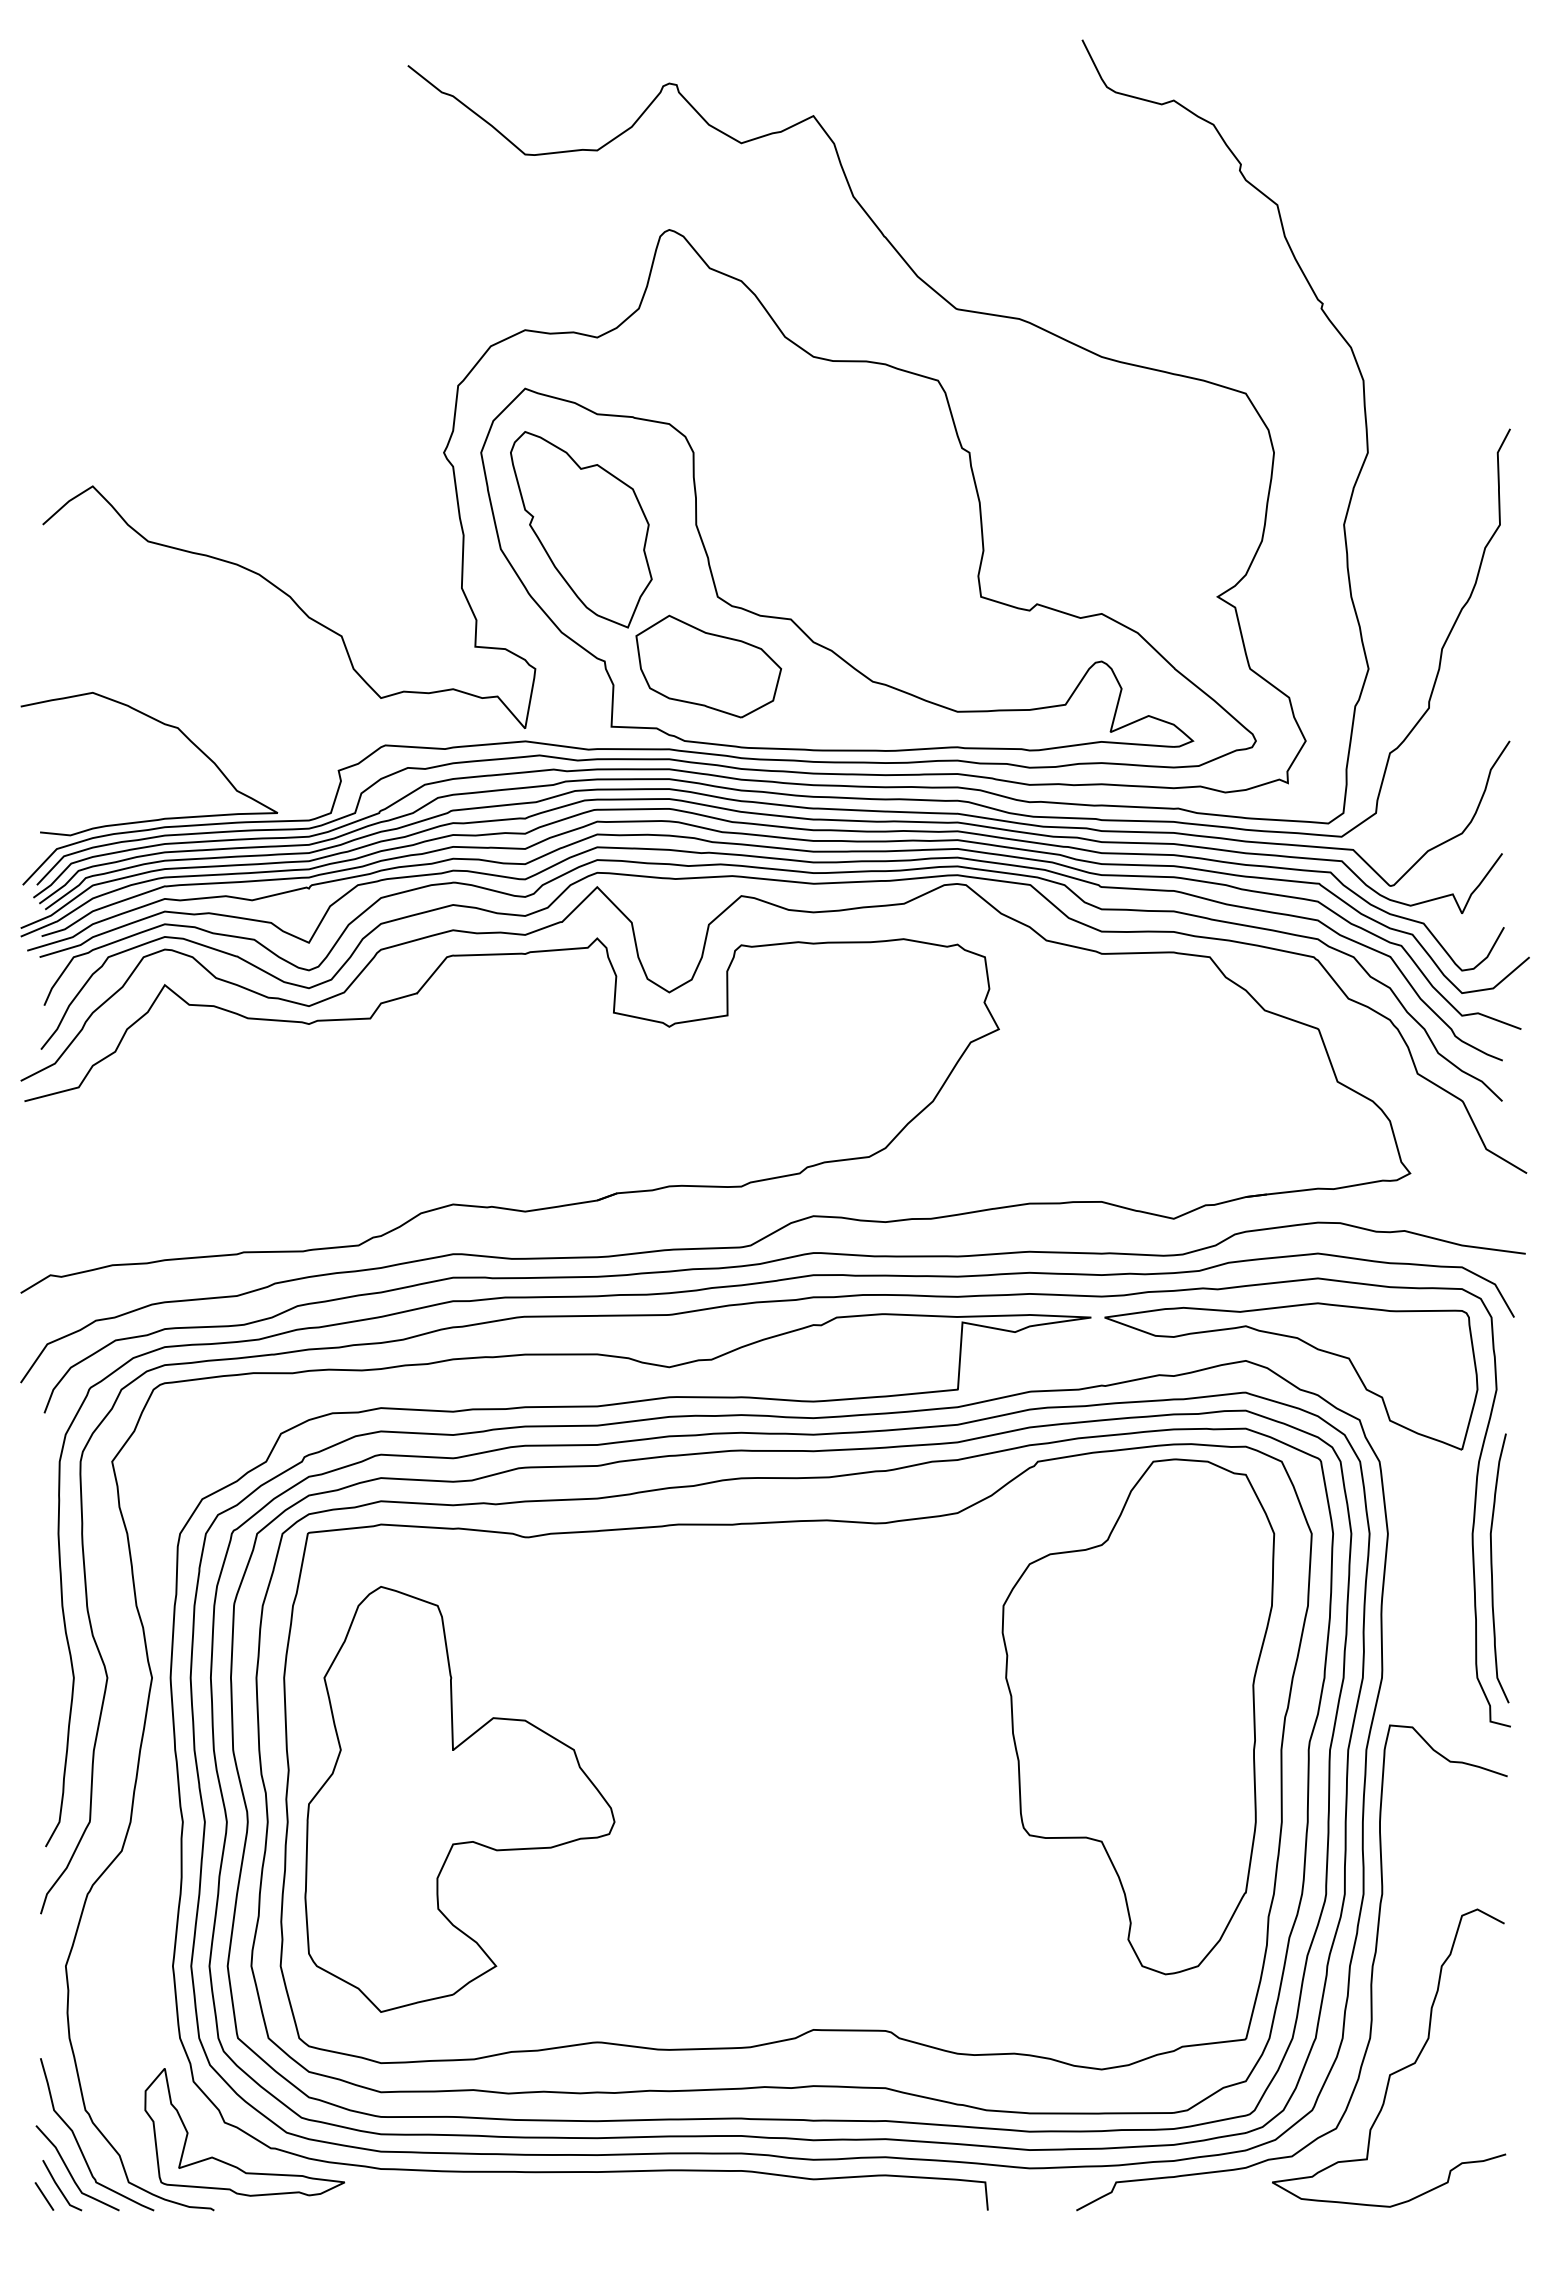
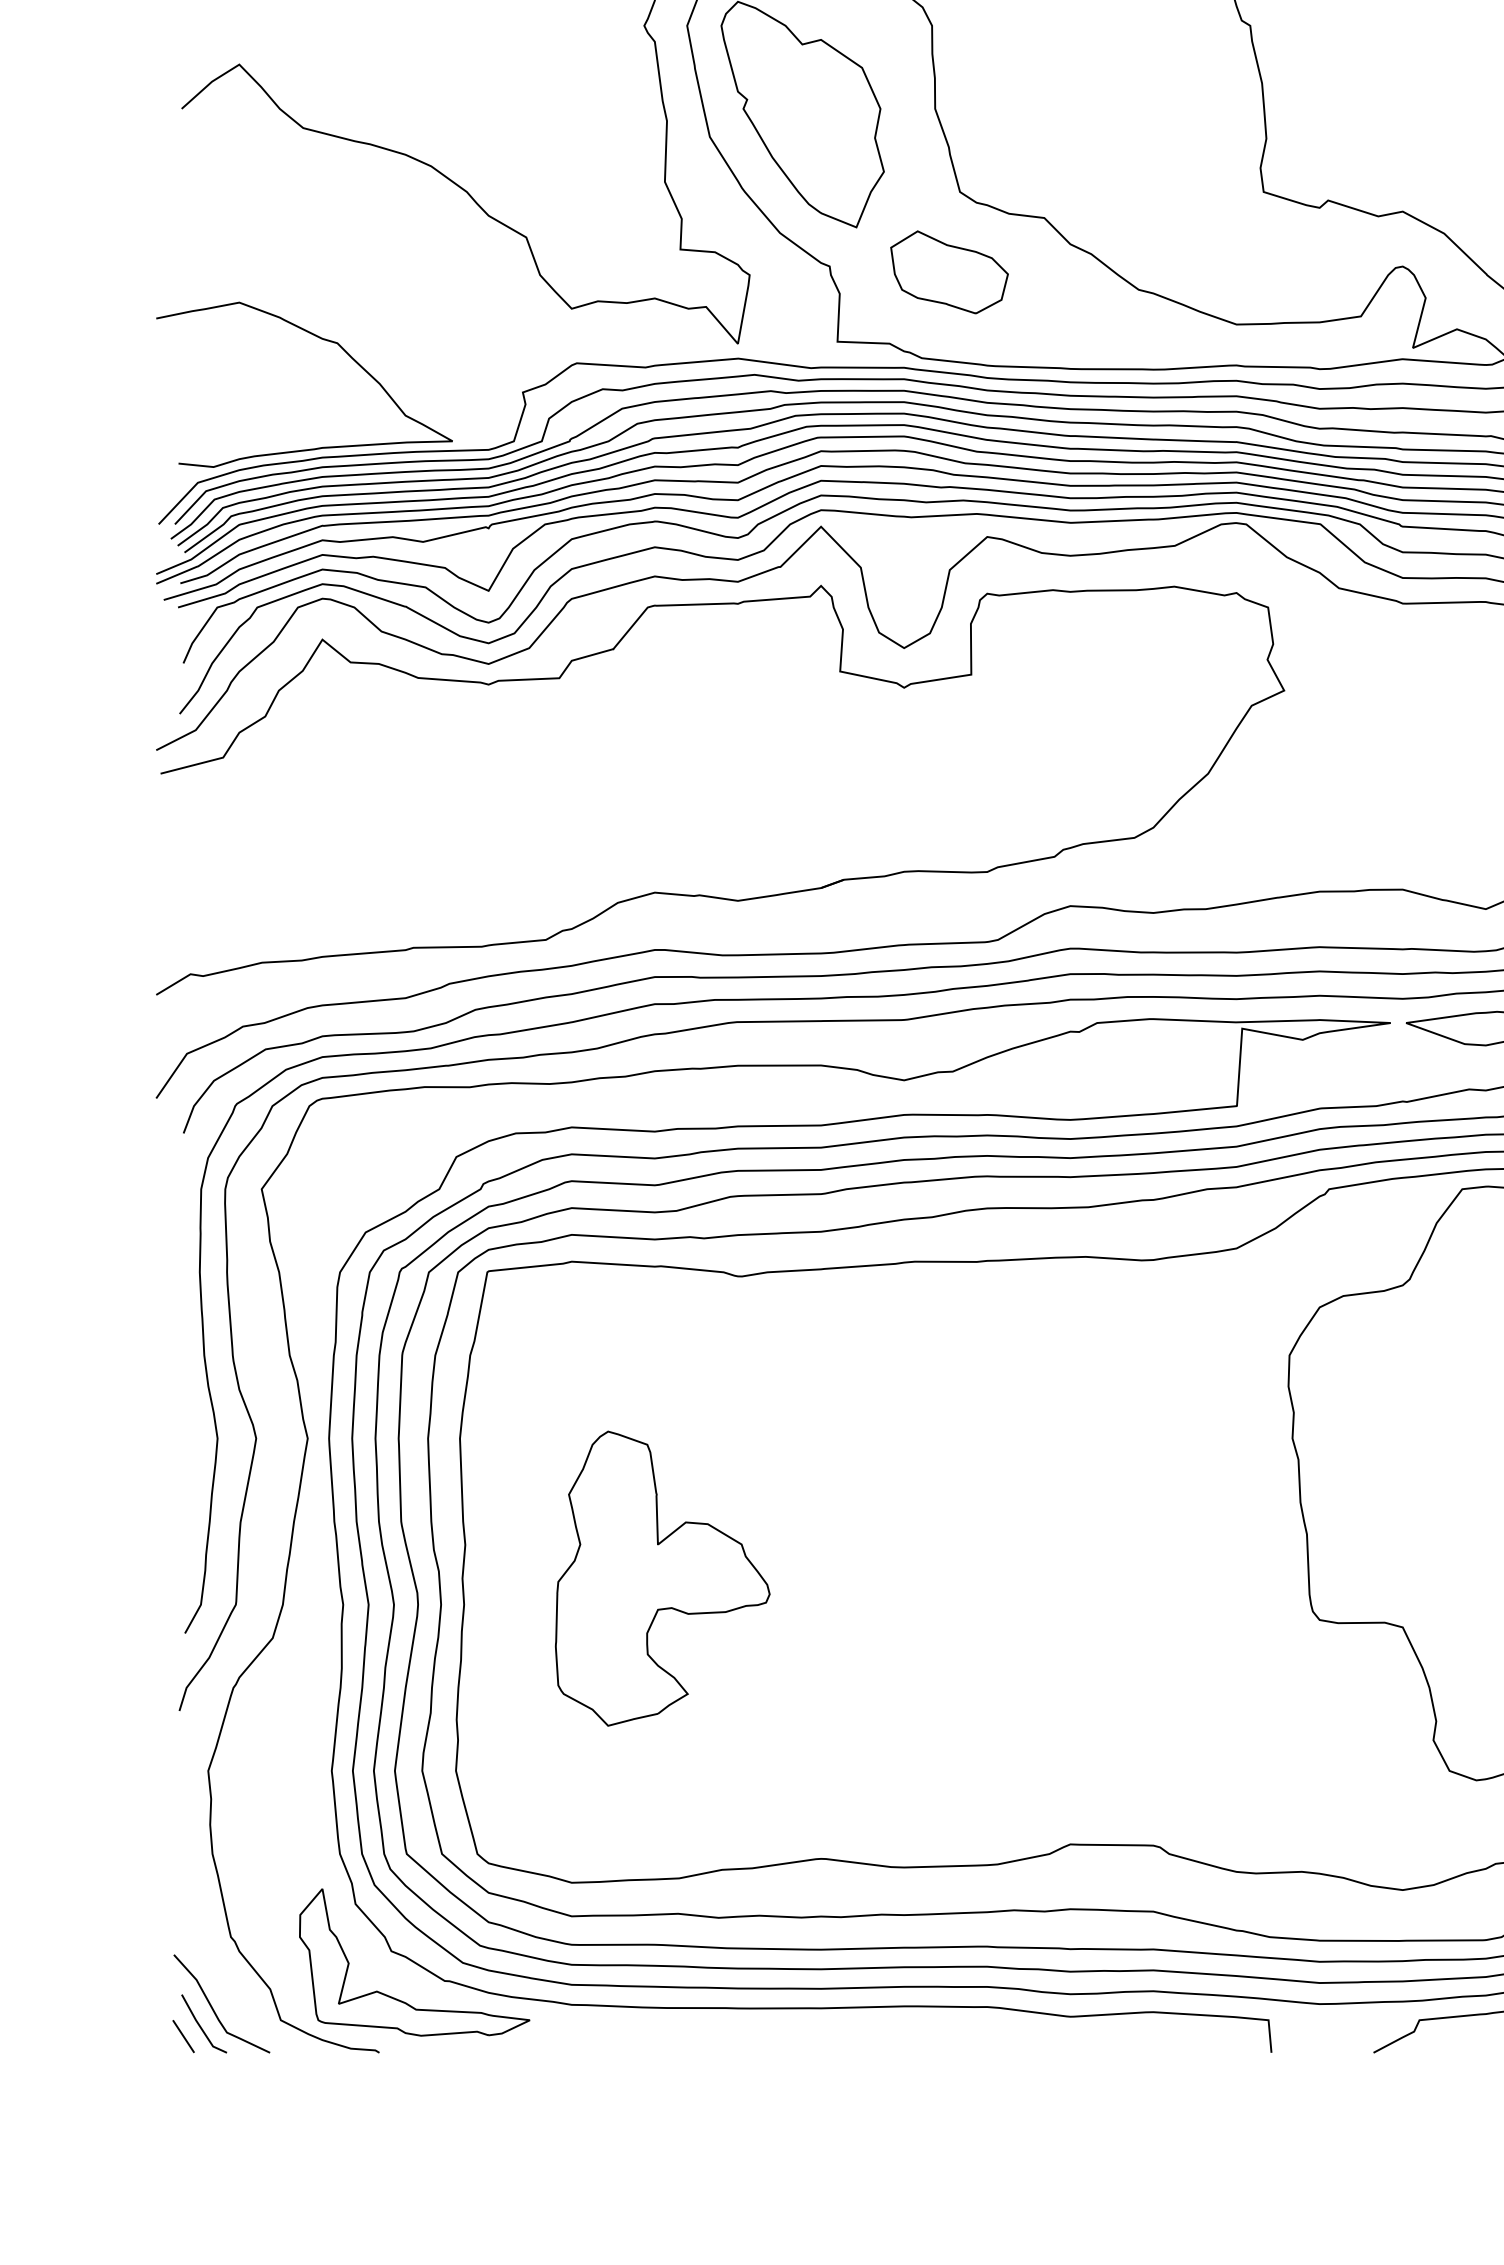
part: (708, 666) -> (949, 272), size x0.7
part: (459, 1799) -> (662, 1578), size x0.6
curve: (79, 2144) -> (224, 1976), removed

